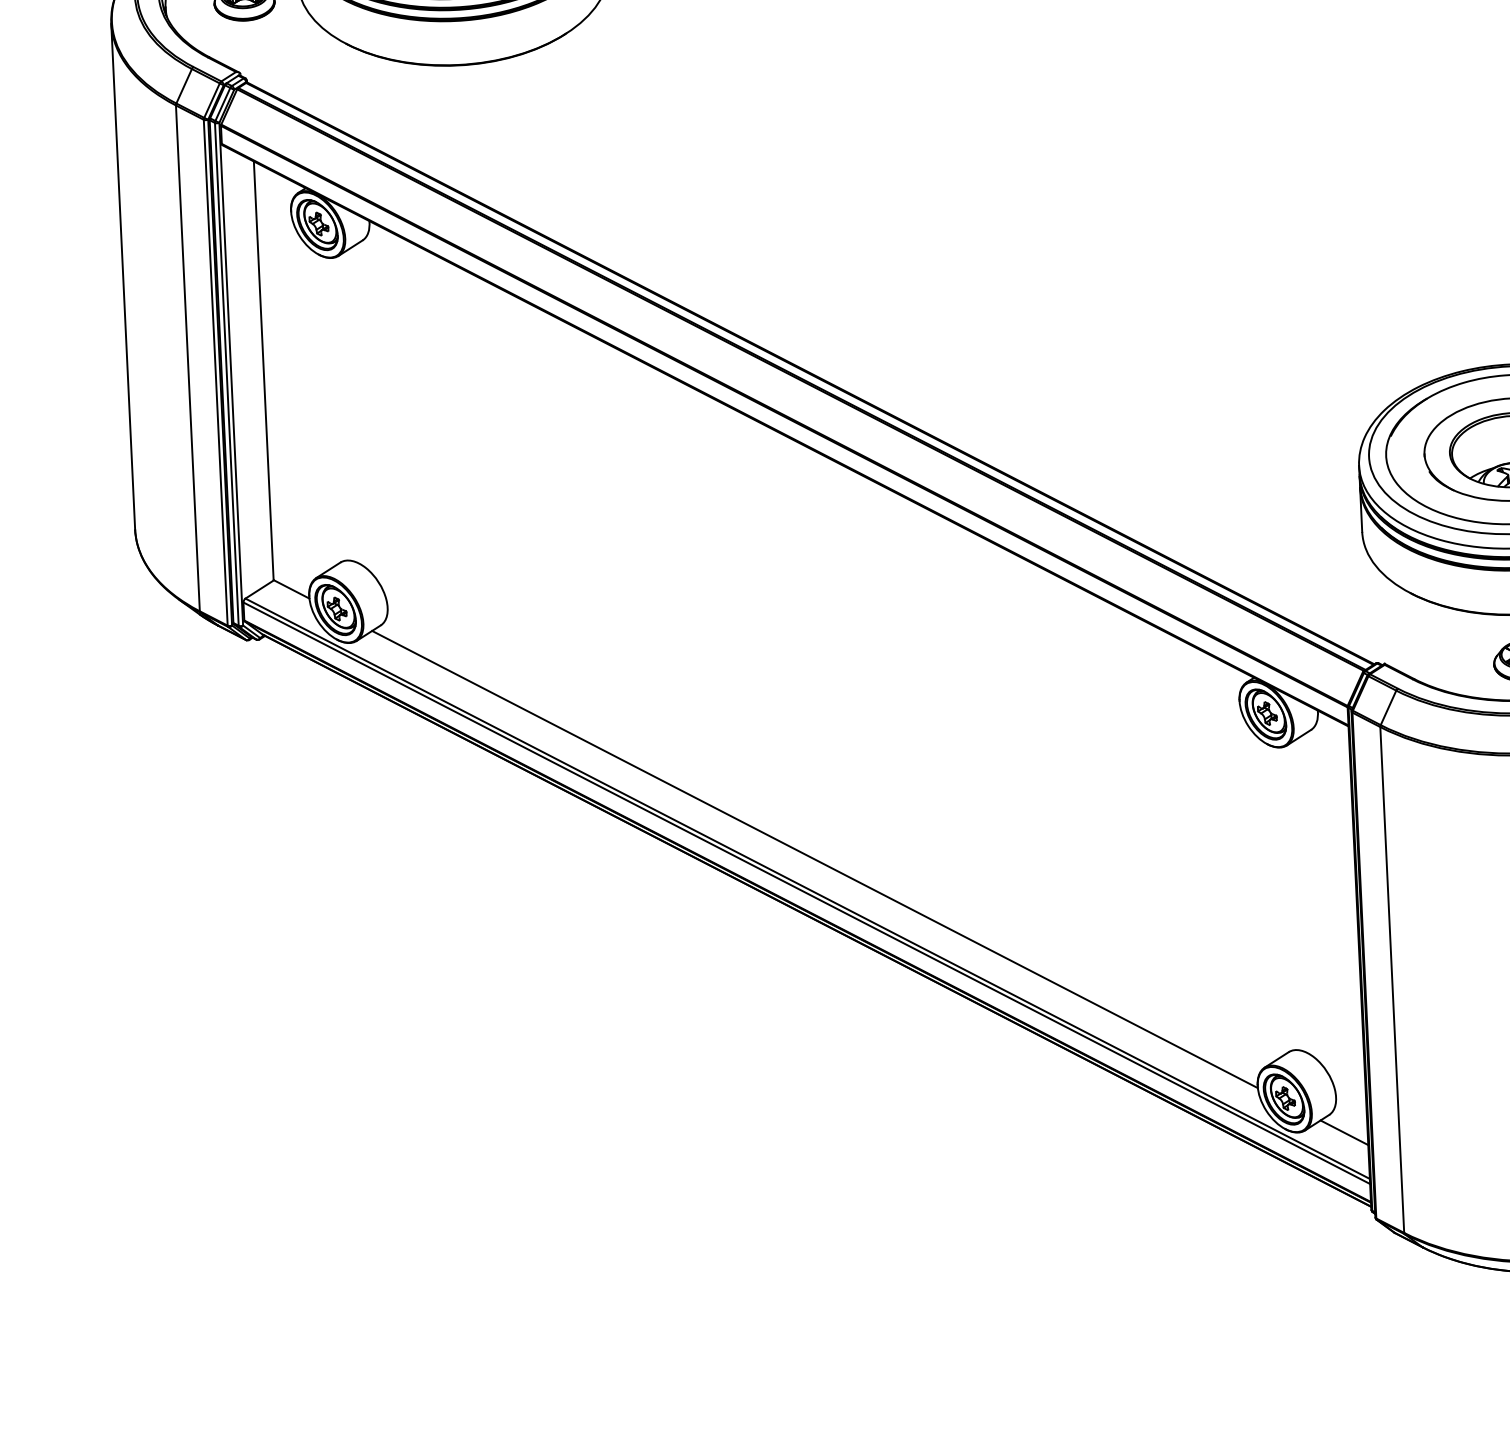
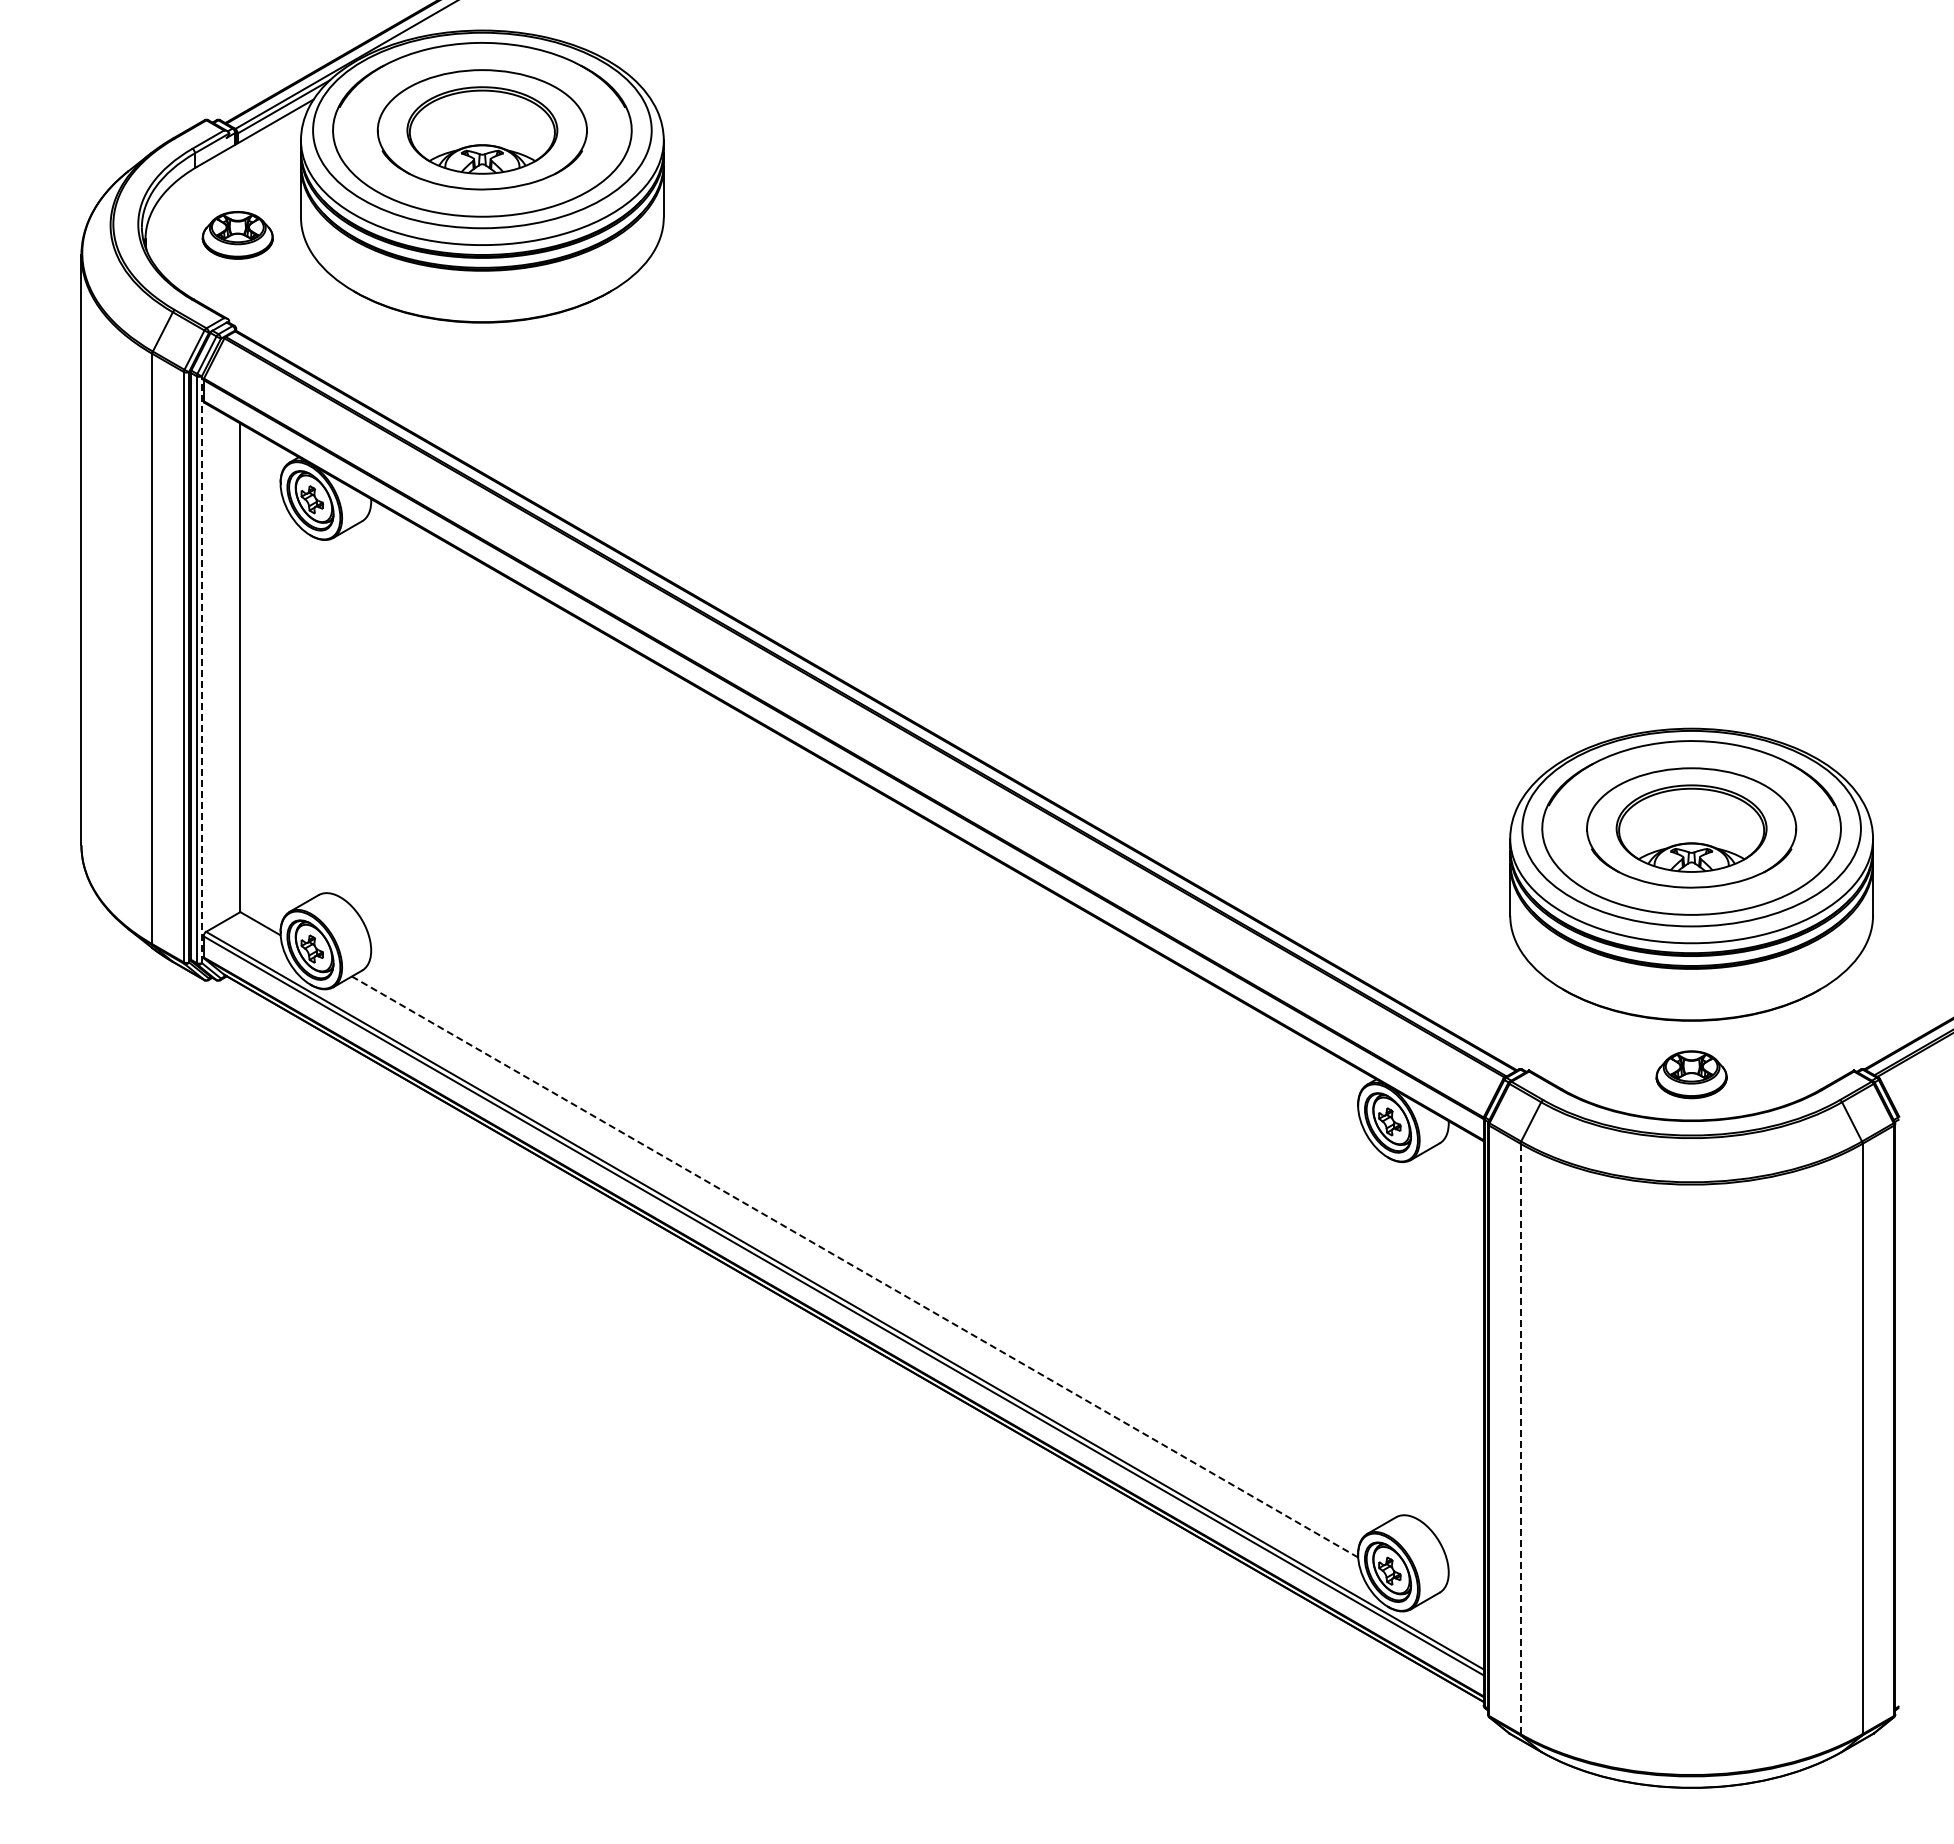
line: (230, 373) -> (201, 669), solid -> dashed
line: (815, 859) -> (855, 1266), solid -> dashed
line: (1392, 980) -> (1520, 1439), solid -> dashed
line: (1344, 1132) -> (1456, 1613), removed

